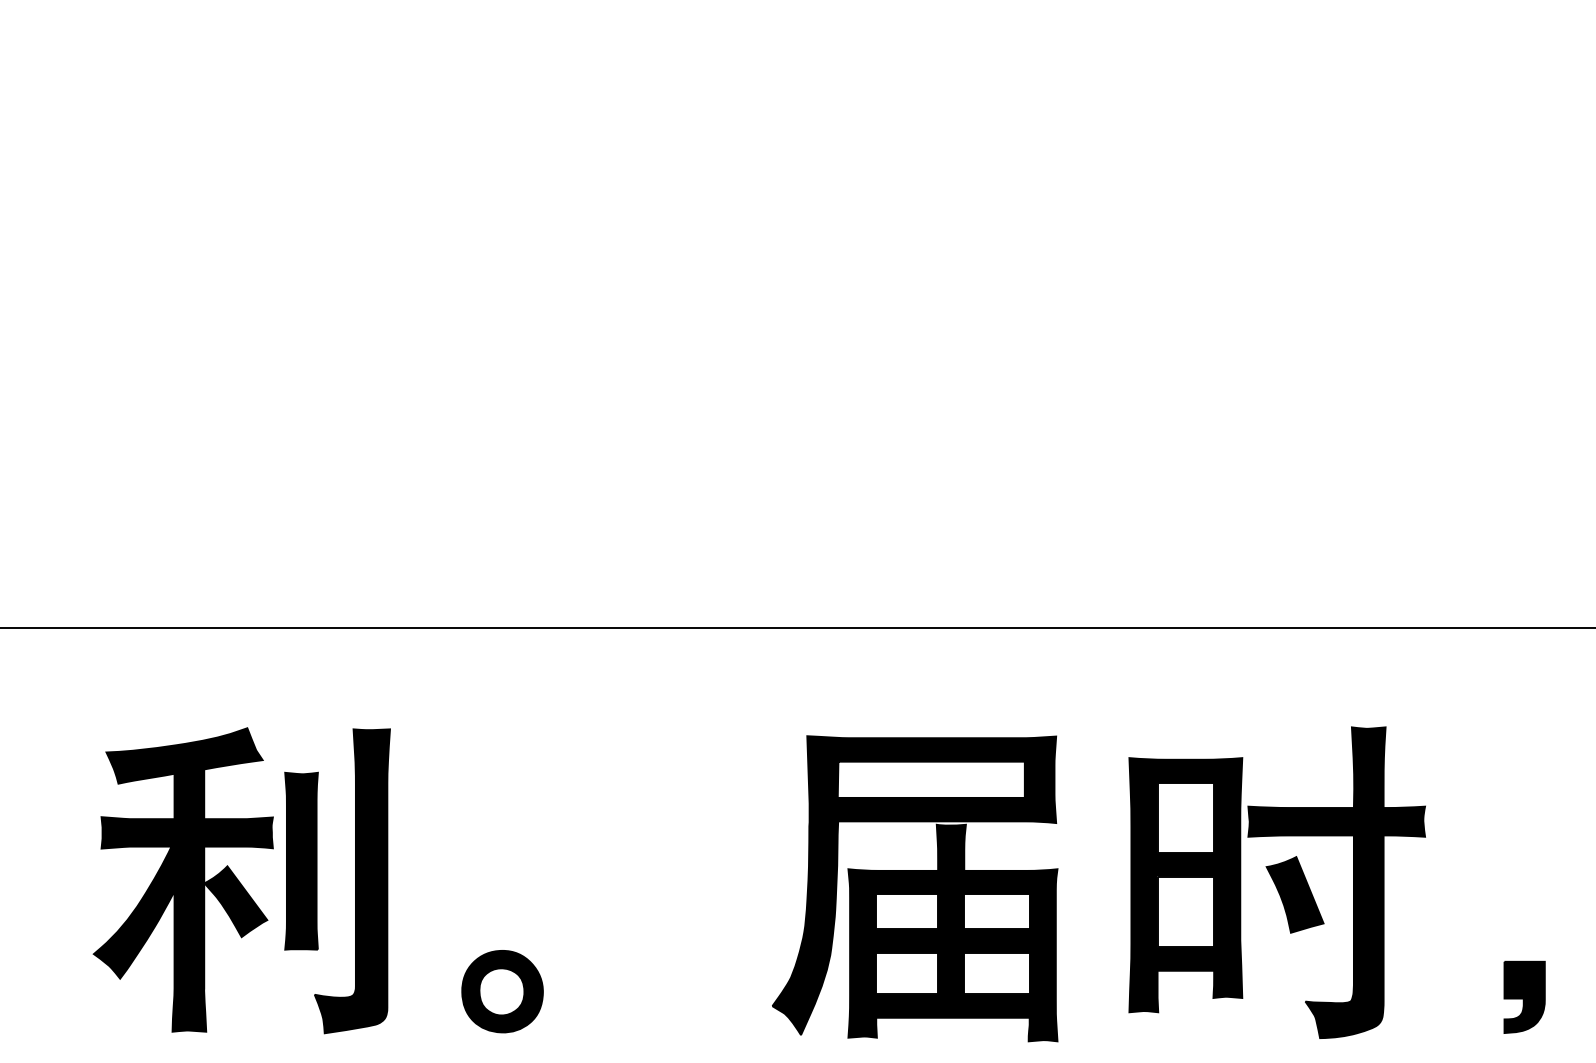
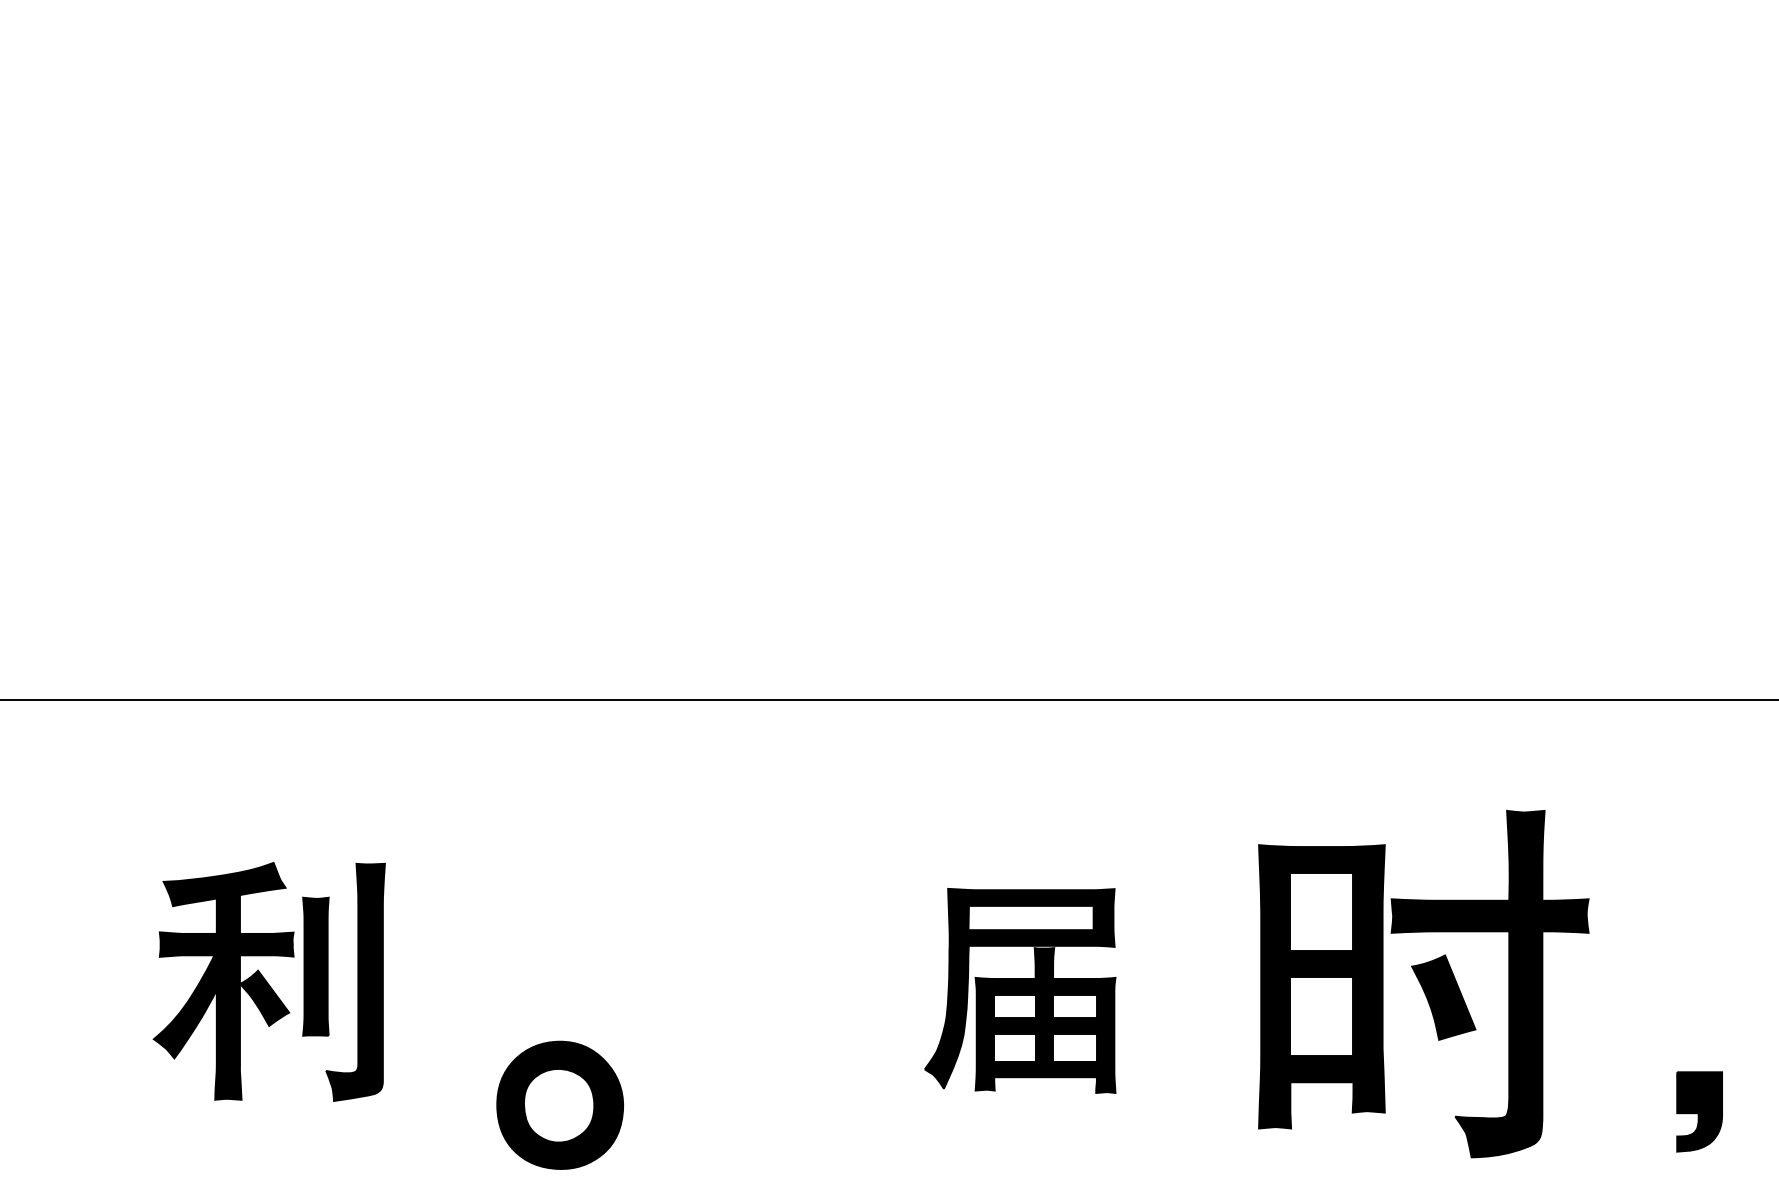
part: (241, 880) -> (269, 981), size x0.7
part: (915, 888) -> (1020, 990), size x0.6
part: (502, 991) -> (560, 1105), size x1.4

